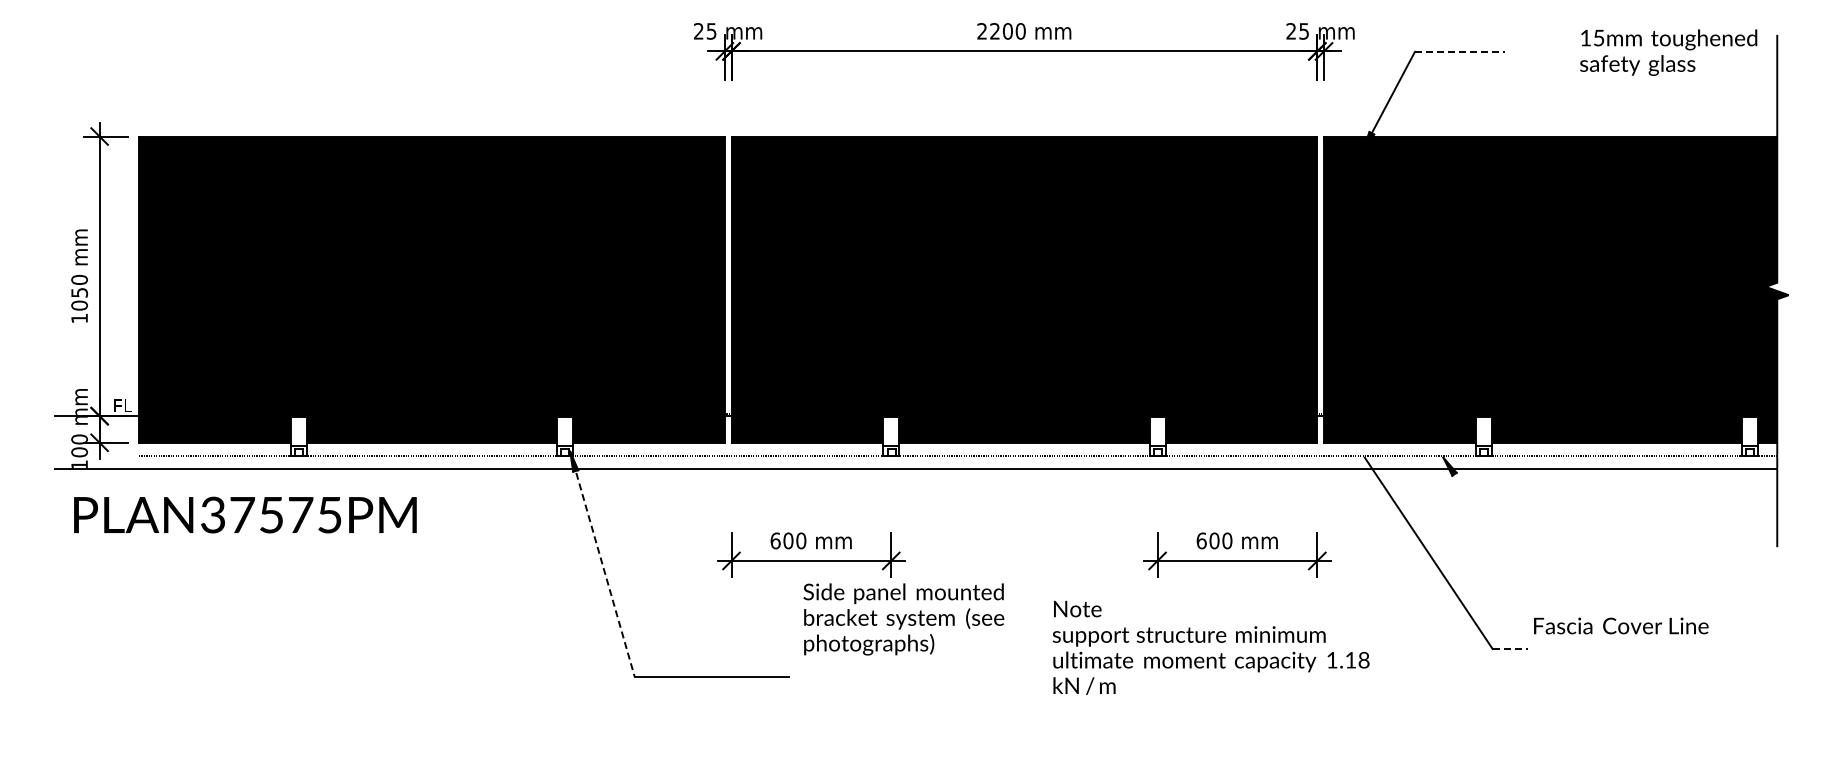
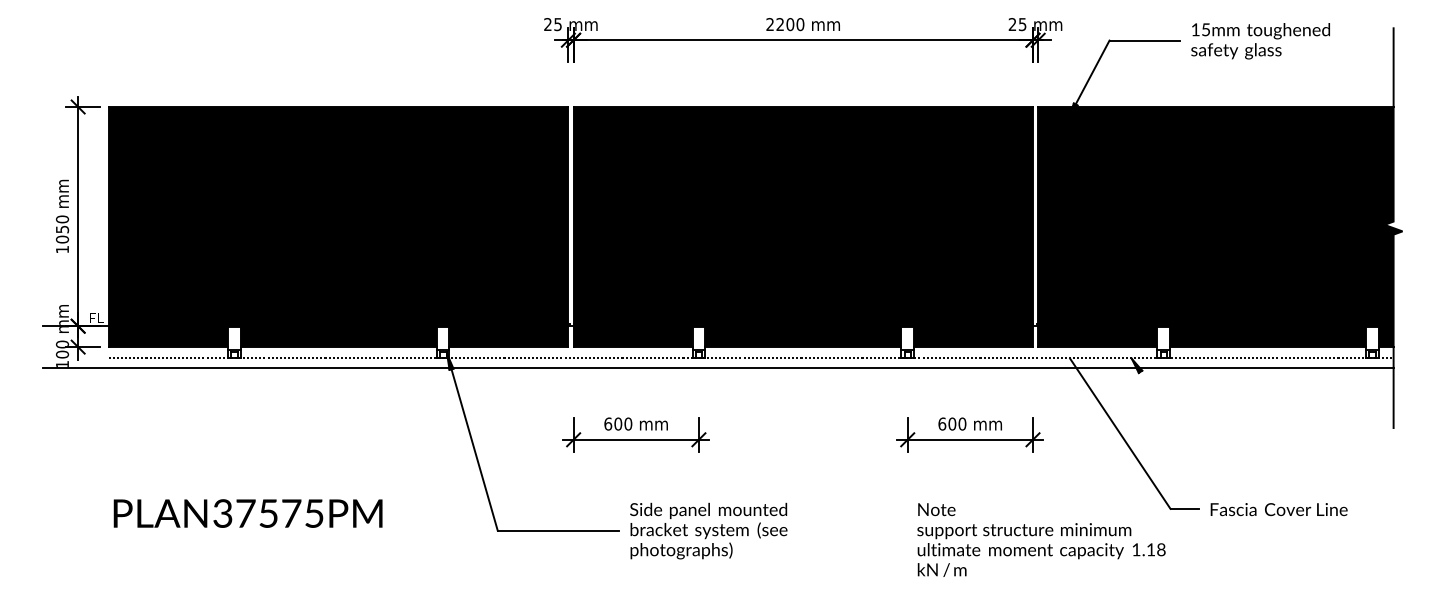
line: (1459, 51) -> (1144, 40), dashed -> solid
text: (1668, 52) -> (1260, 41), moved
text: (245, 514) -> (248, 513), moved
line: (602, 564) -> (472, 442), dashed -> solid
text: (903, 619) -> (708, 531), moved
text: (1621, 625) -> (1279, 509), moved
text: (1210, 647) -> (1040, 539), moved
line: (1510, 649) -> (1184, 509), dashed -> solid

